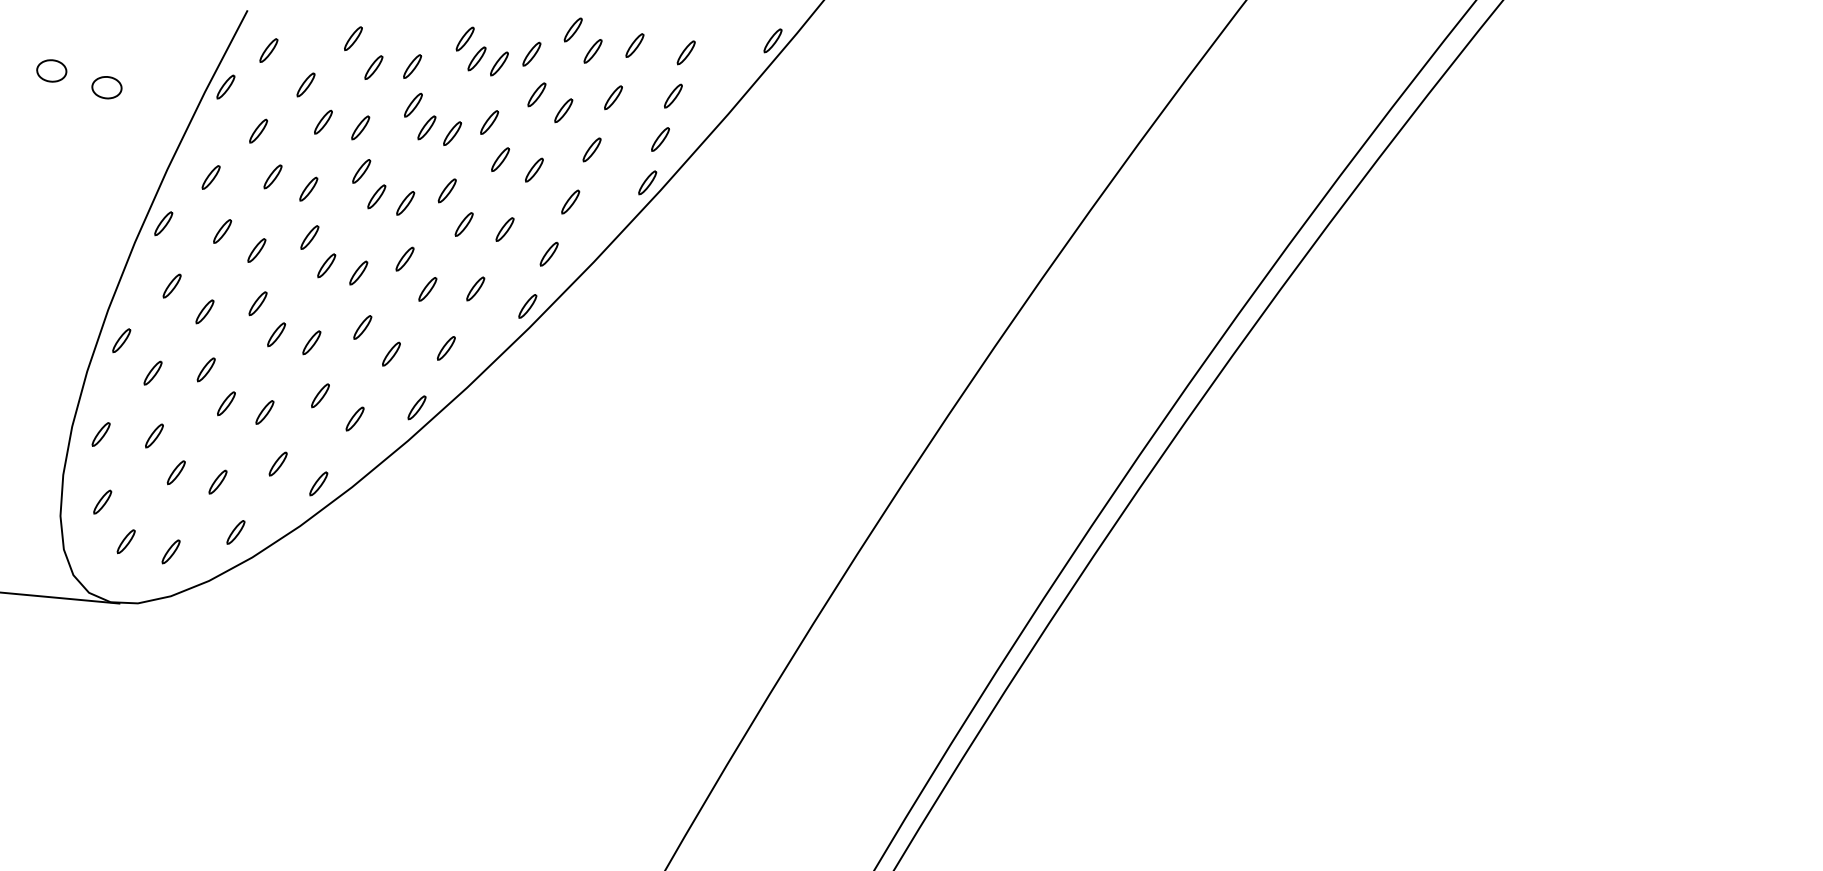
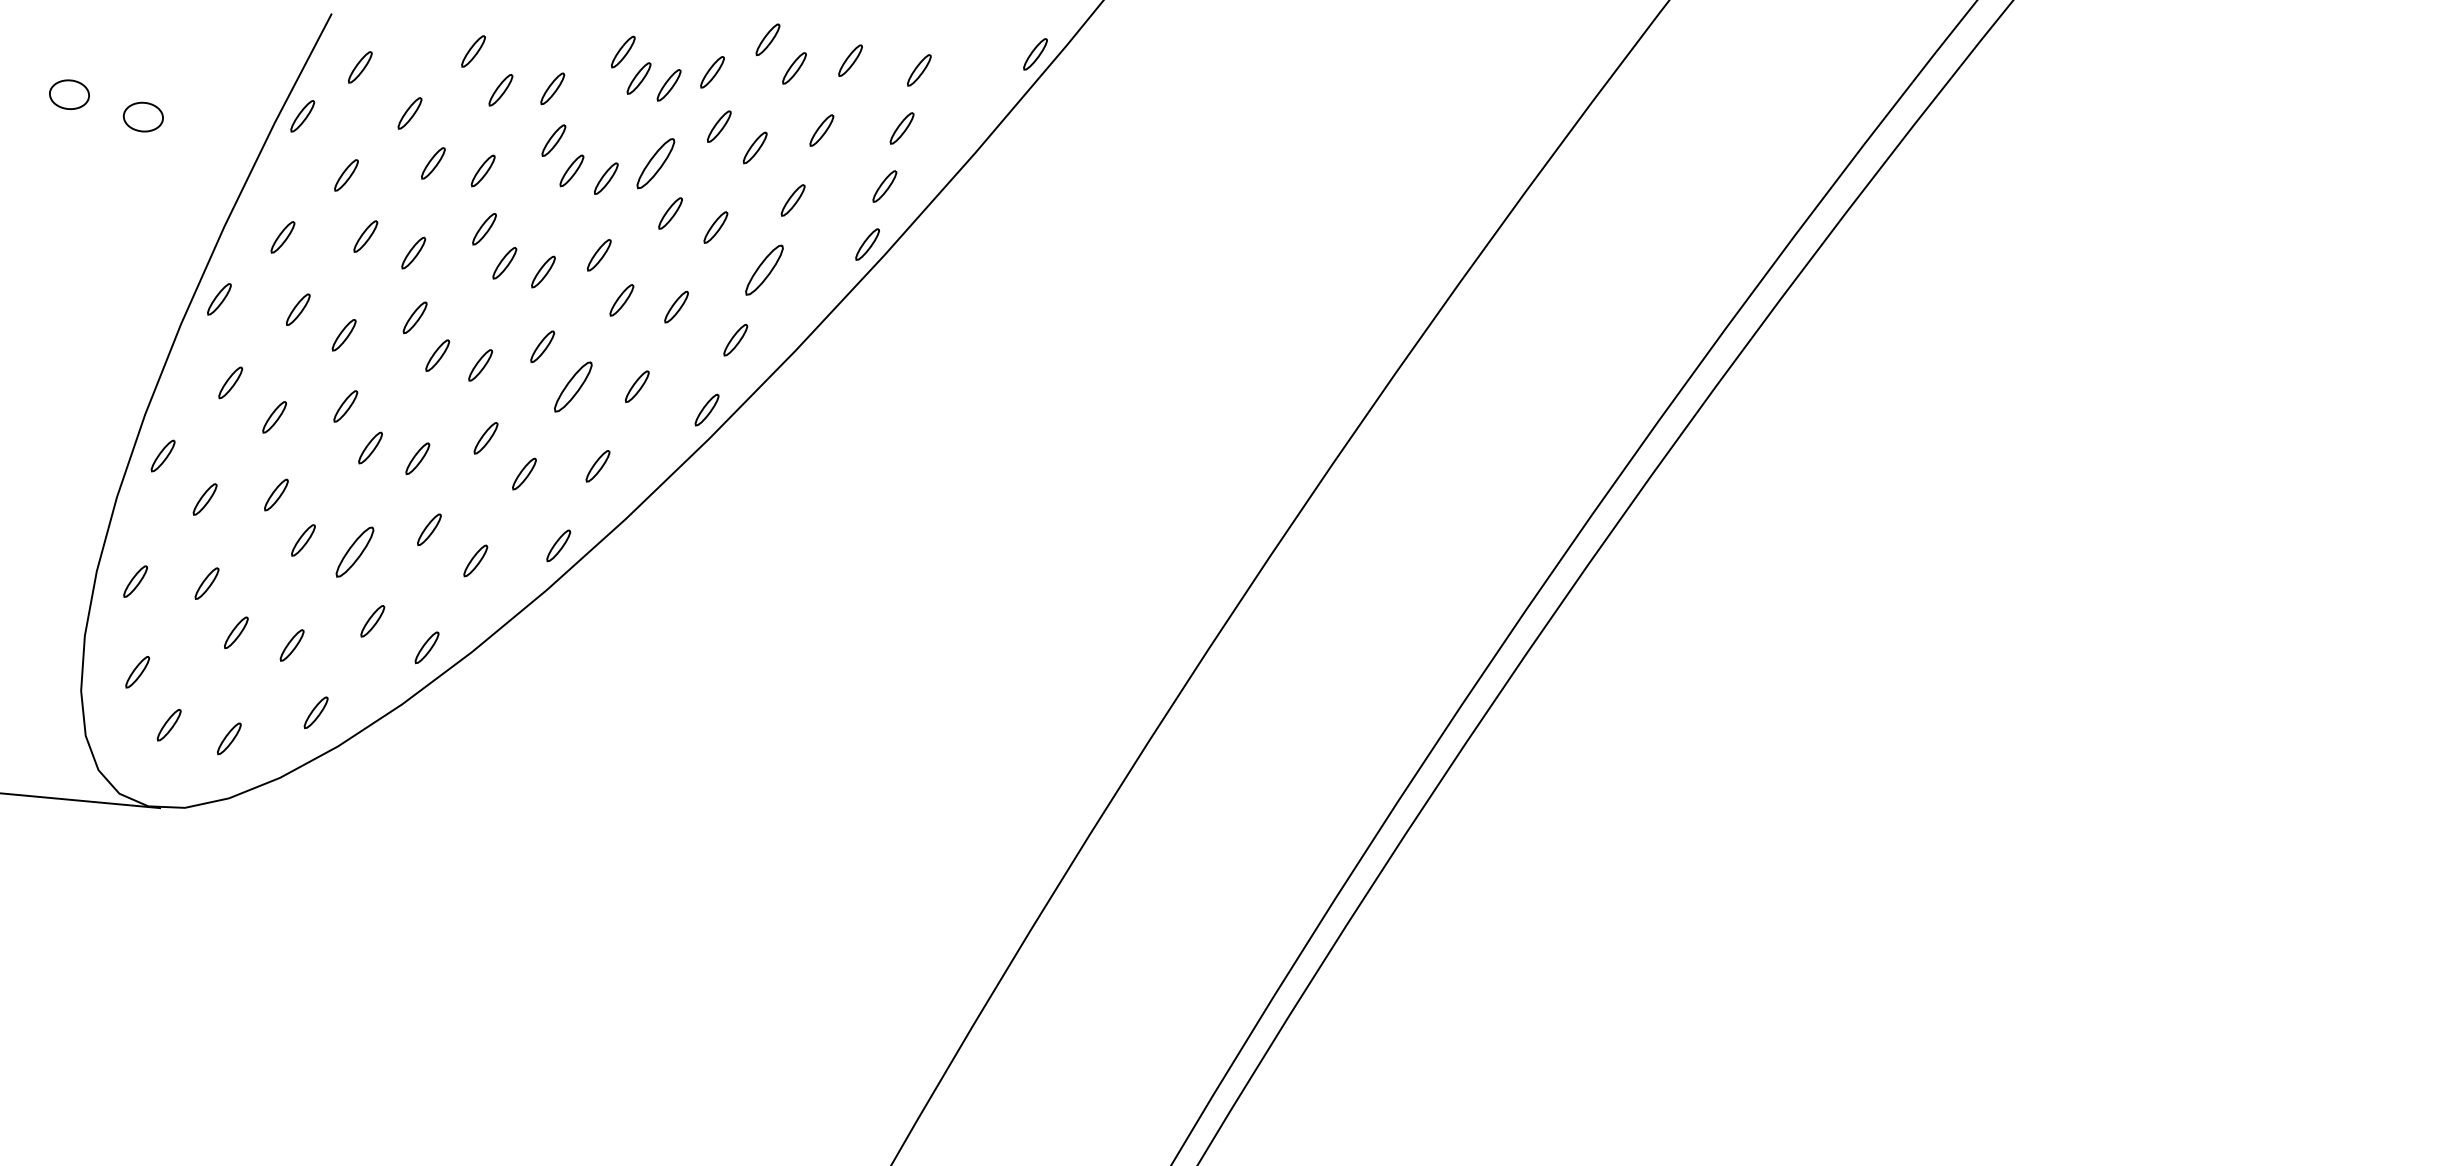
part: (489, 122) -> (655, 163), size x1.6
part: (570, 202) -> (764, 270), size x1.6
part: (427, 289) -> (572, 387), size x1.6
part: (264, 411) -> (354, 551), size x1.6

